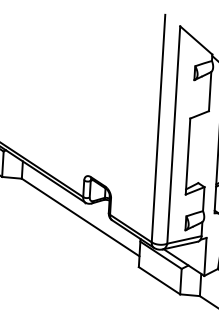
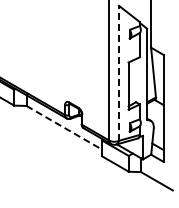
line: (173, 135) -> (118, 73), solid -> dashed
line: (80, 217) -> (64, 127), solid -> dashed

